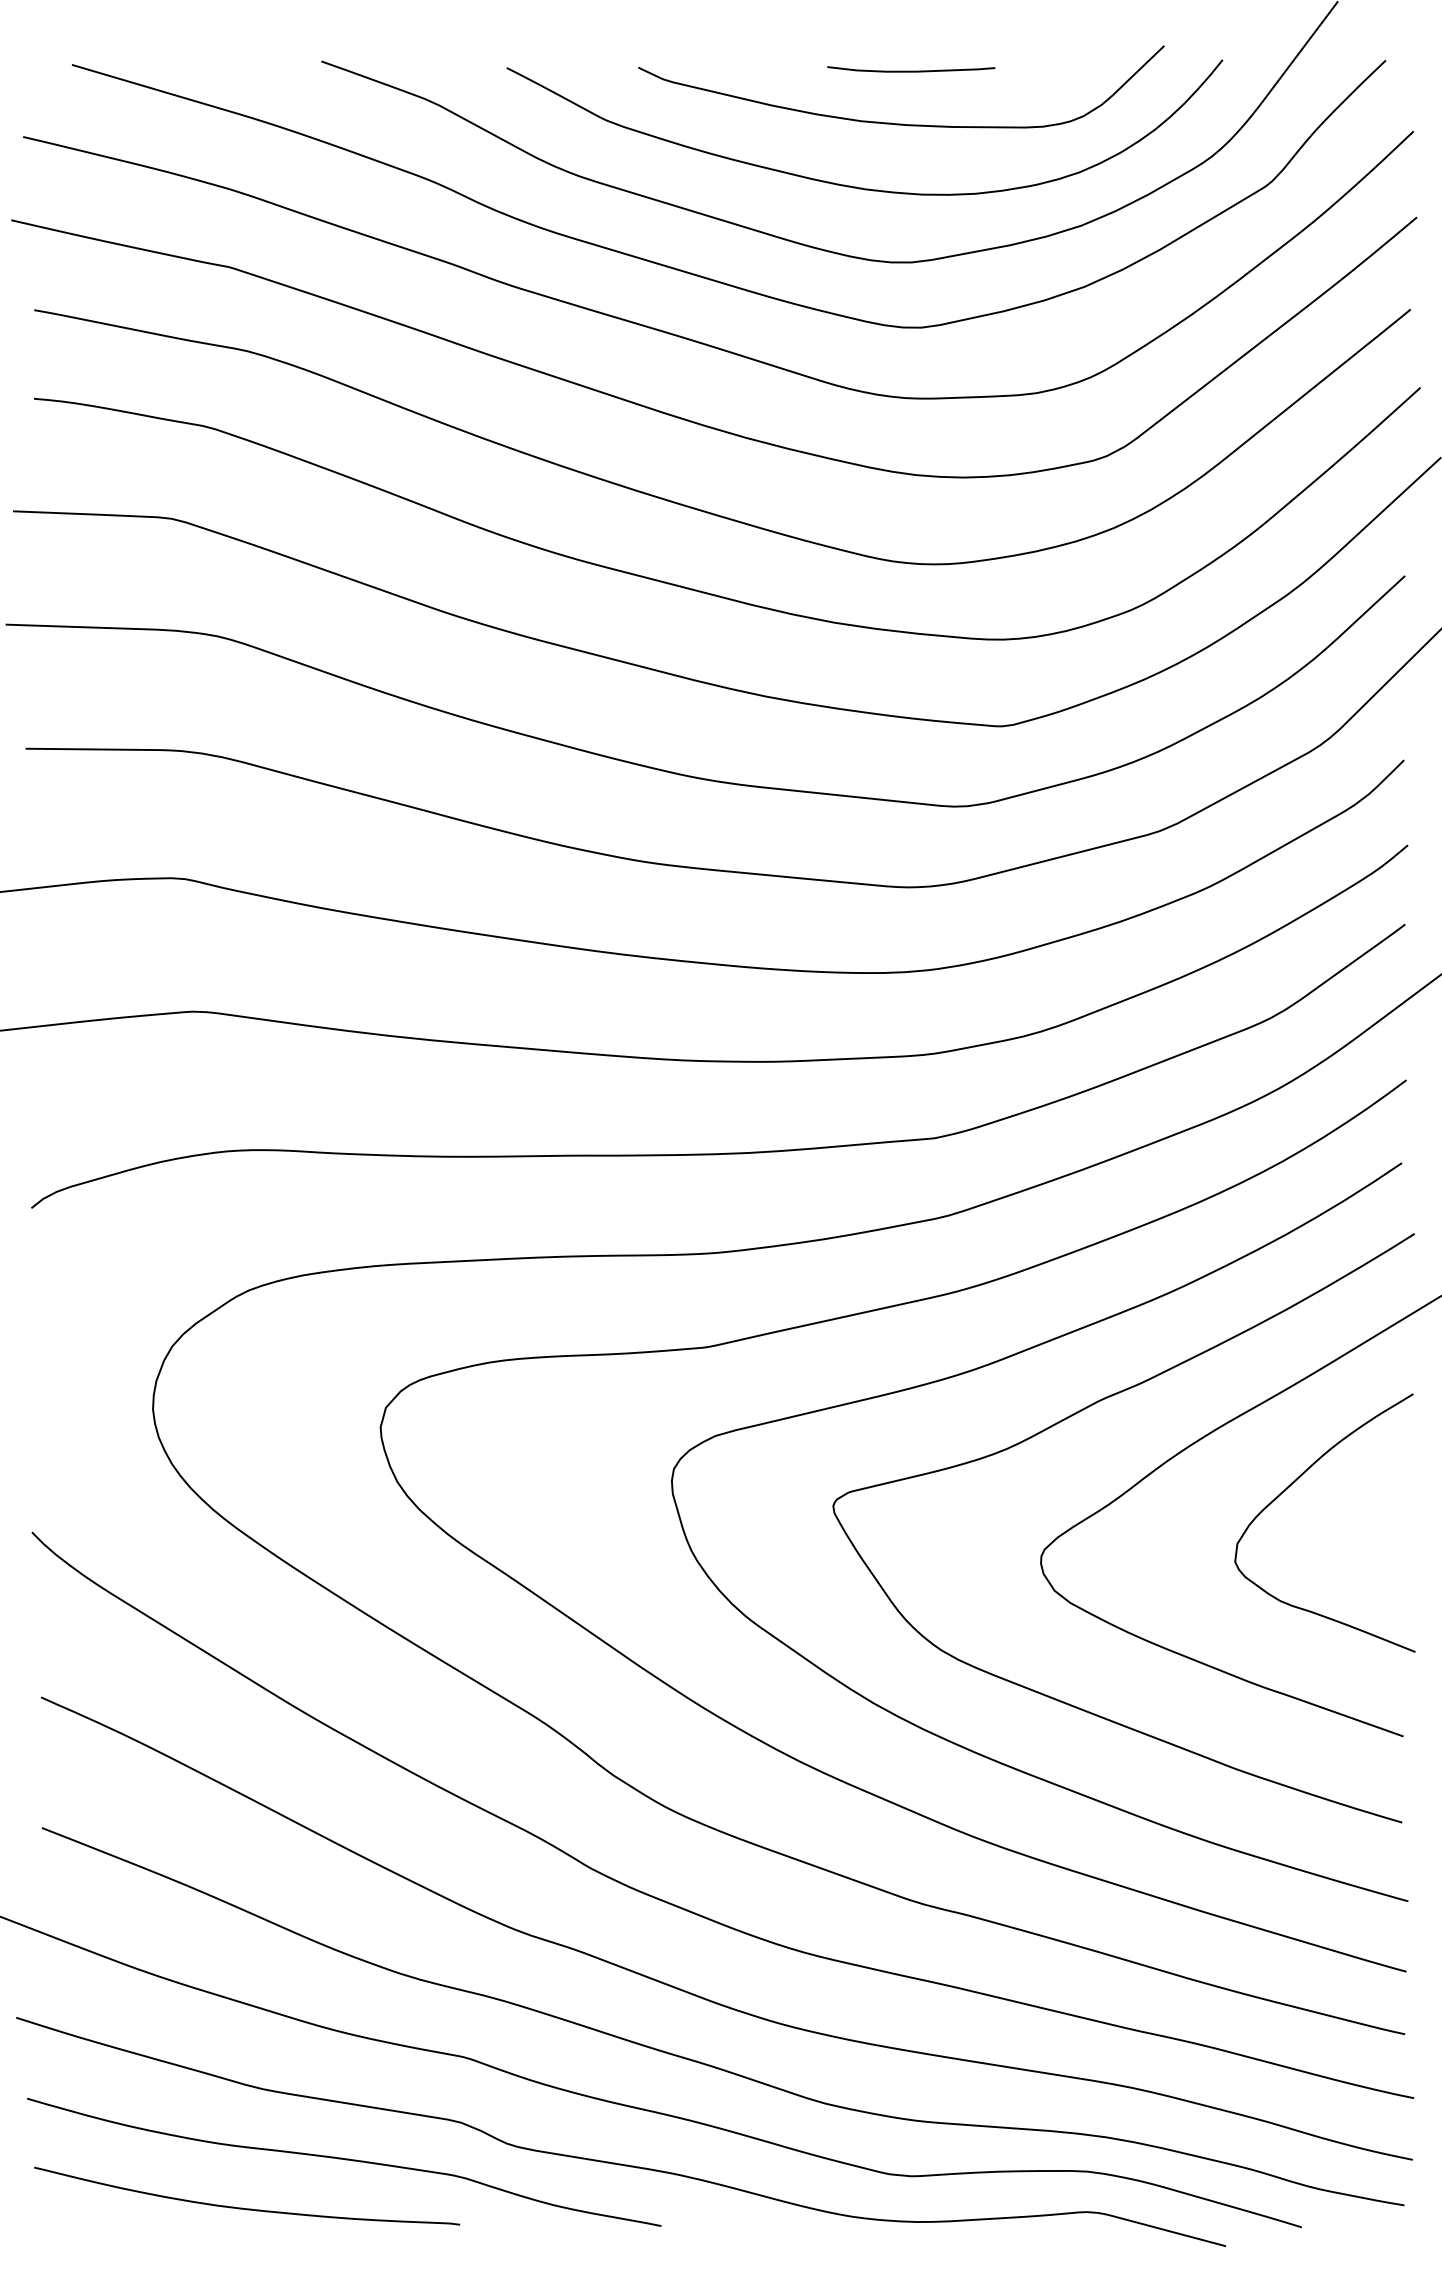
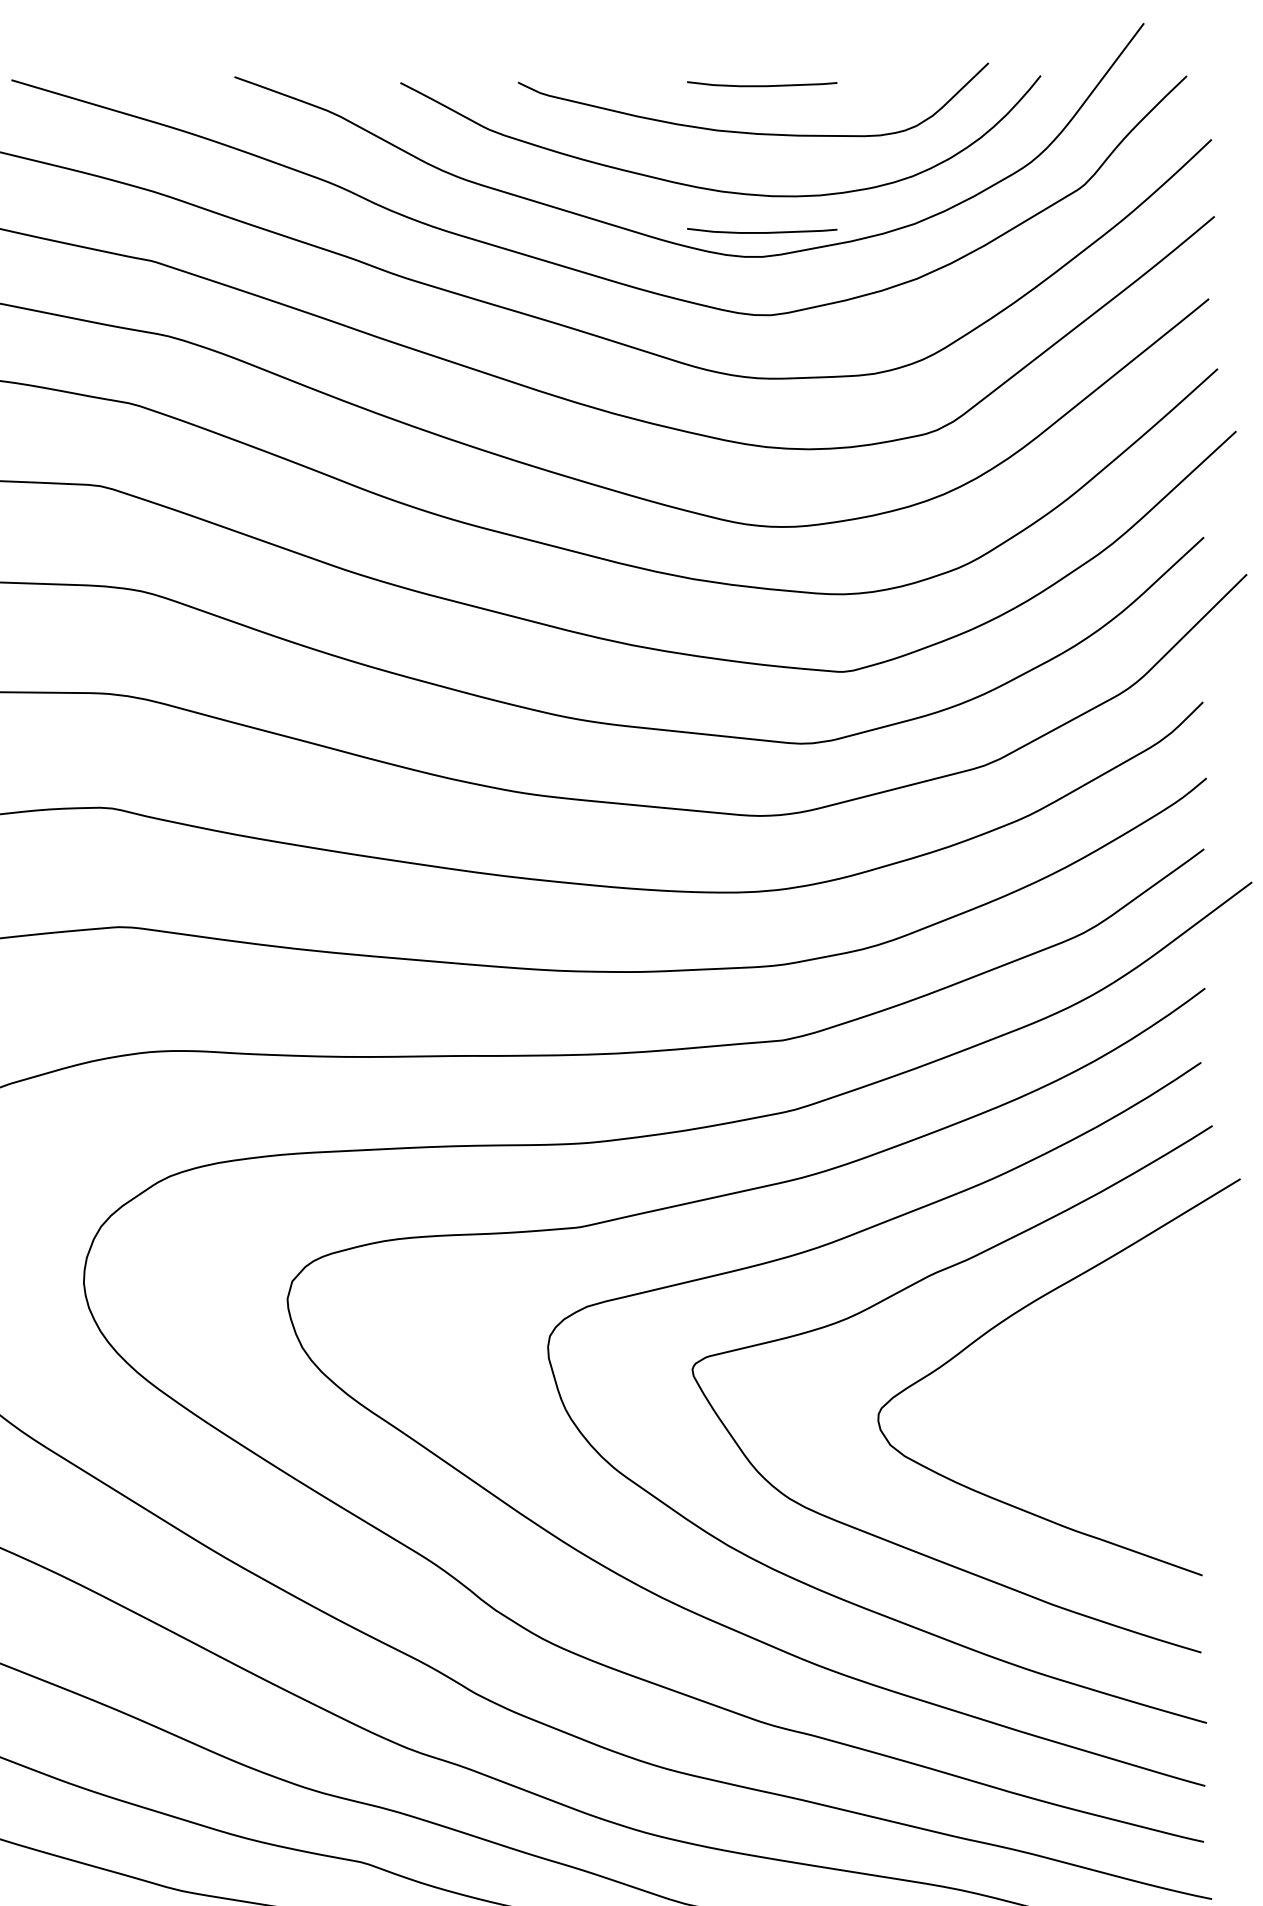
curve: (911, 234) -> (762, 231), added
curve: (1289, 1487) -> (1100, 1352), removed

